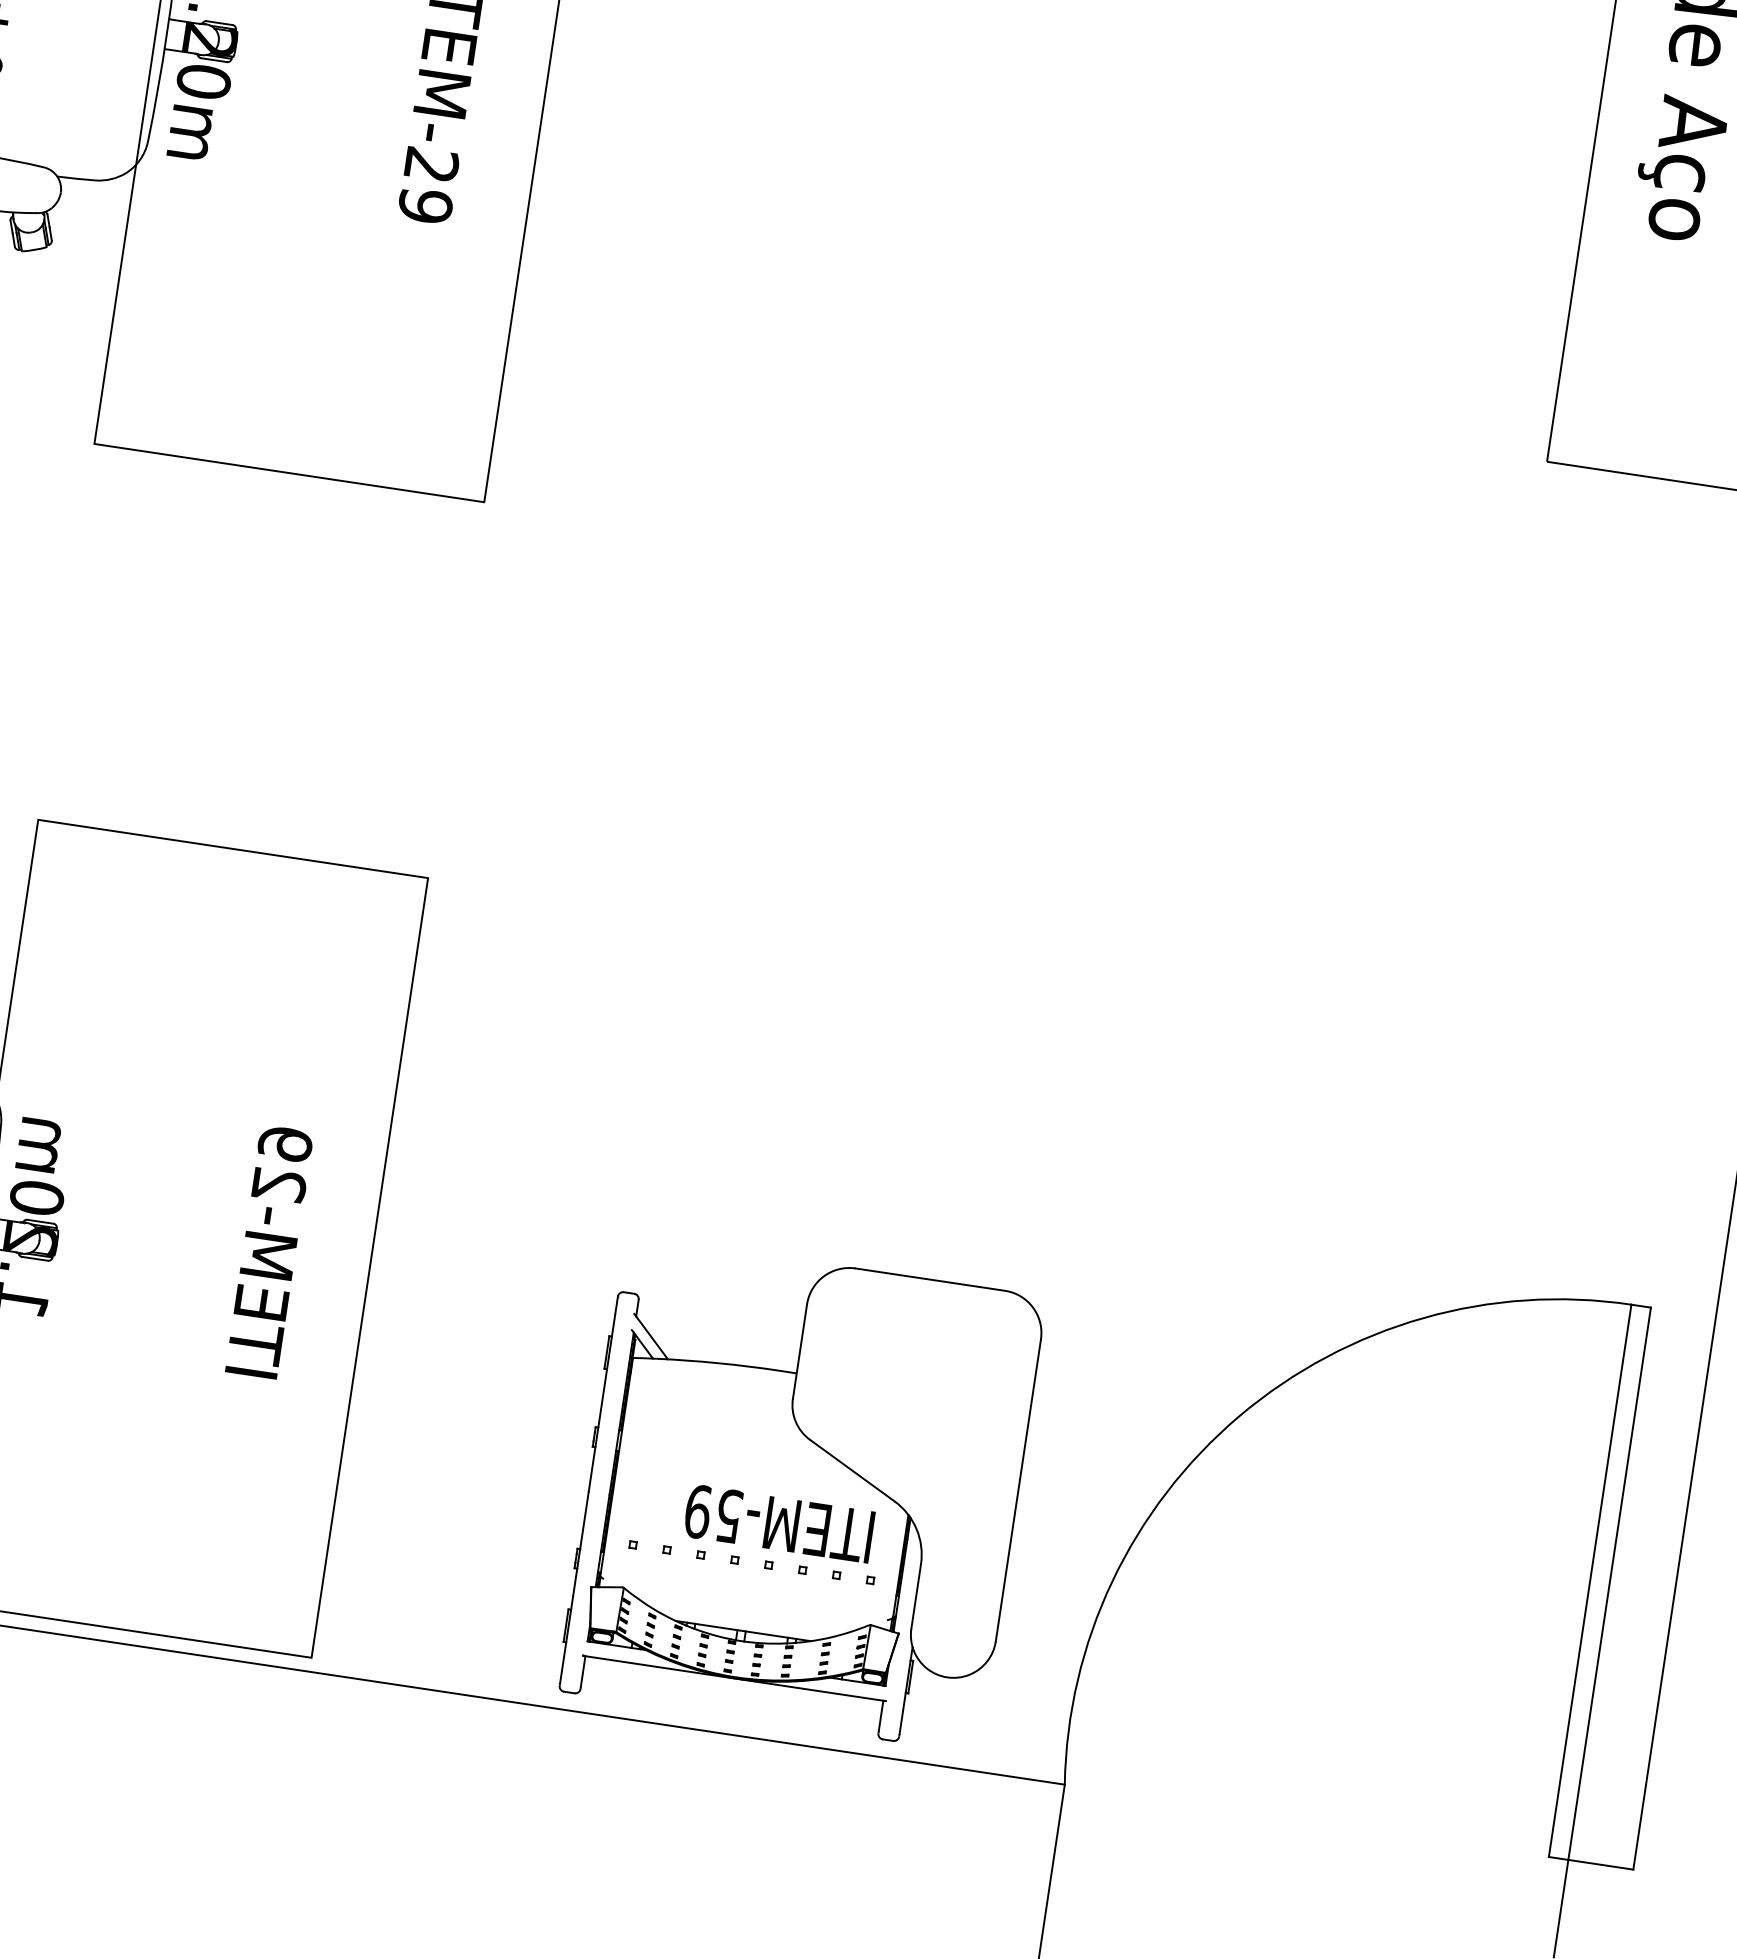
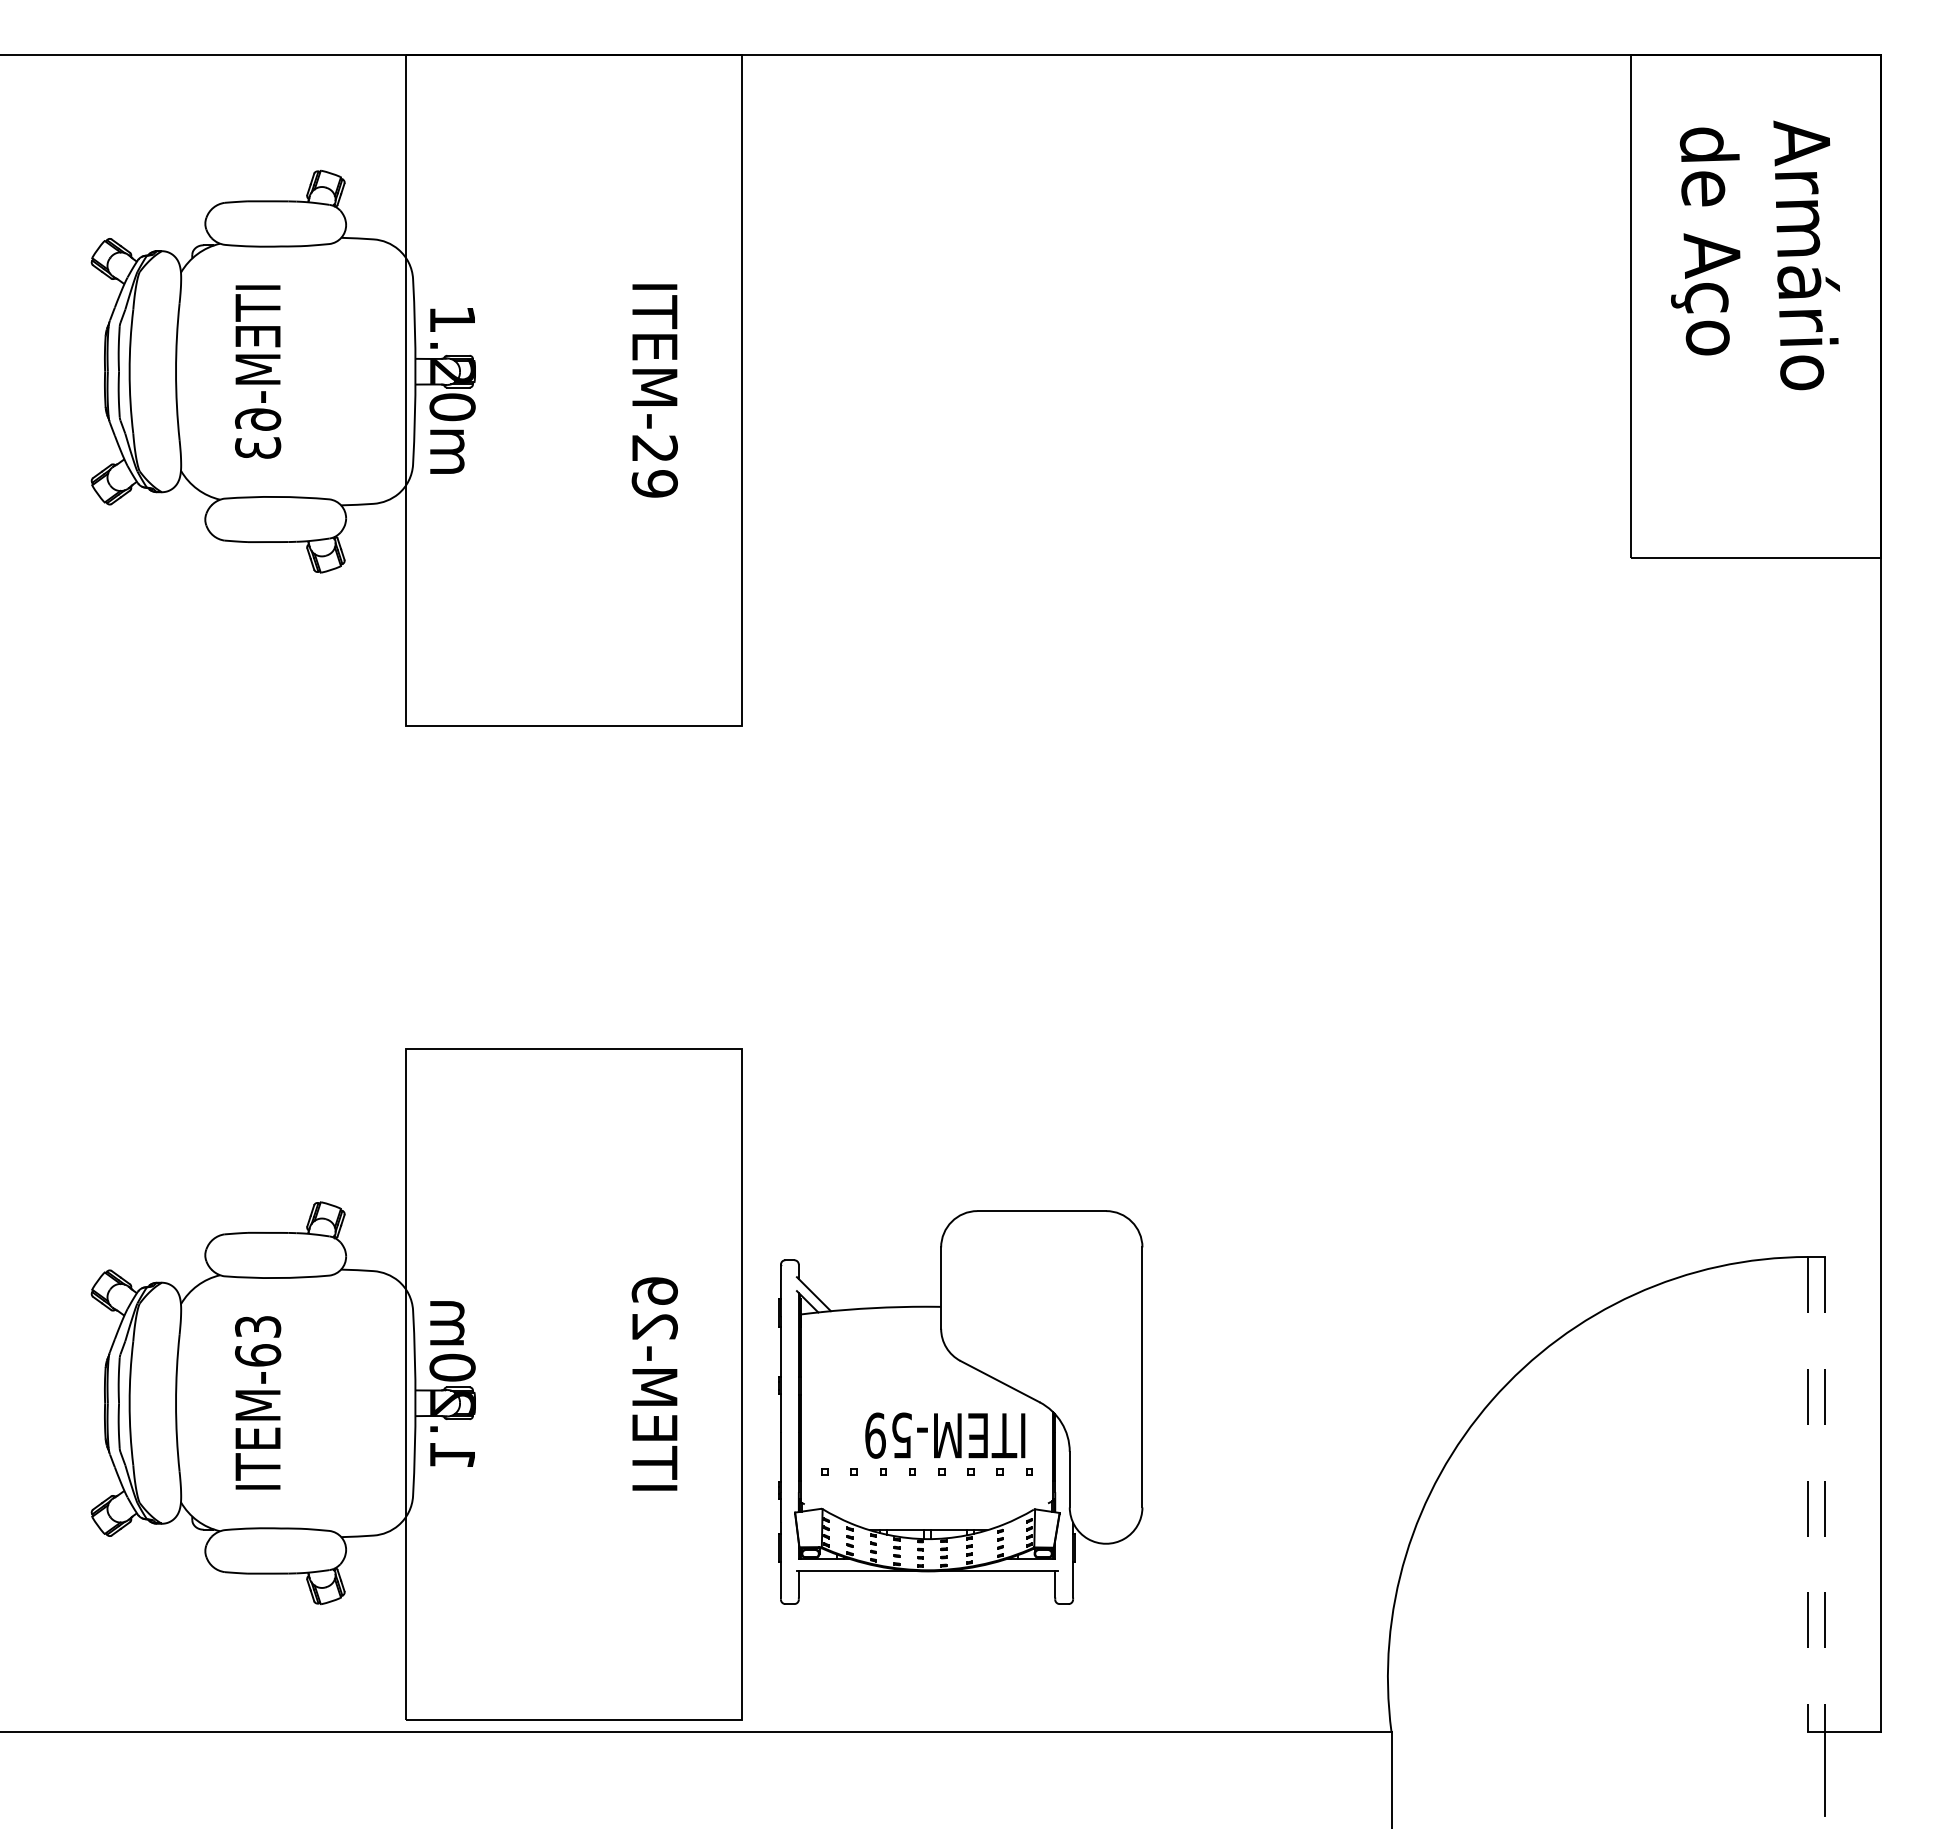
part: (801, 1493) -> (960, 1407), moved
line: (1590, 1580) -> (1808, 1494), solid -> dashed
line: (1609, 1583) -> (1824, 1494), solid -> dashed

